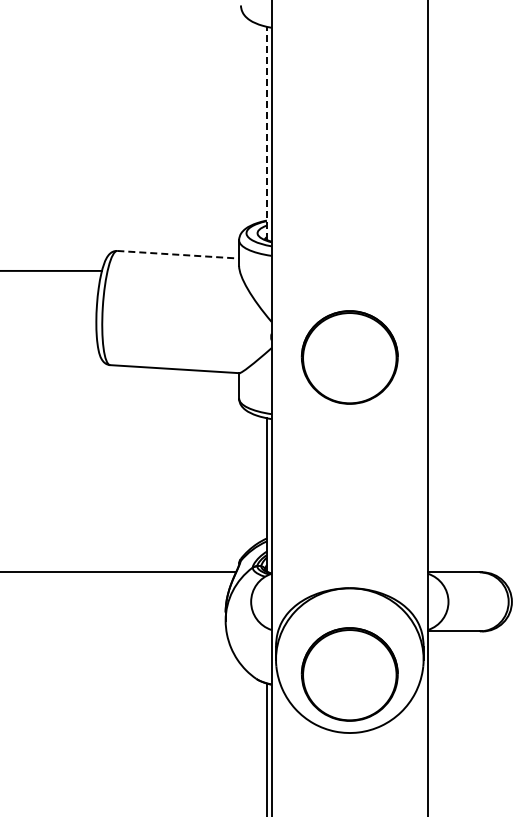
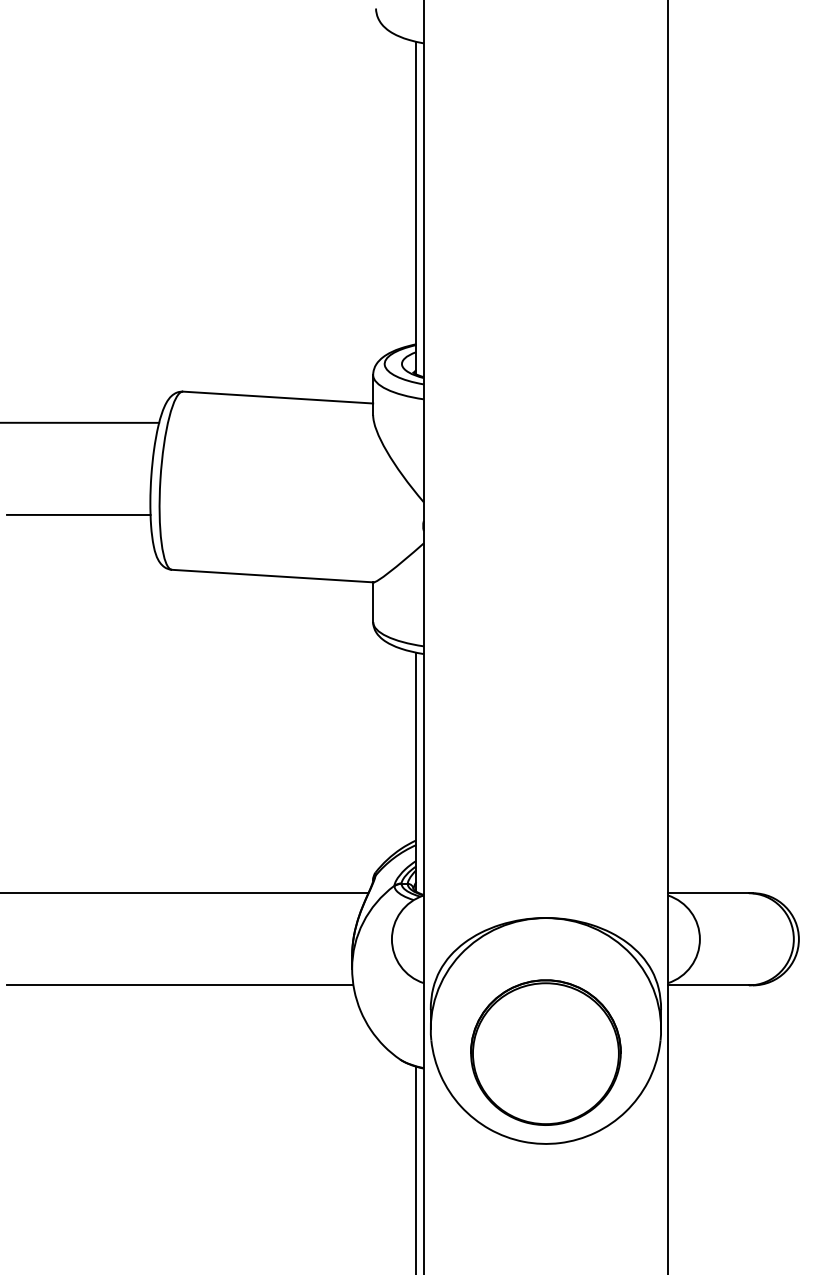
line: (266, 133) -> (415, 208), dashed -> solid
line: (178, 254) -> (278, 397), dashed -> solid
line: (50, 329) -> (78, 514), added
part: (349, 357) -> (545, 557), removed
line: (115, 631) -> (180, 985), added

